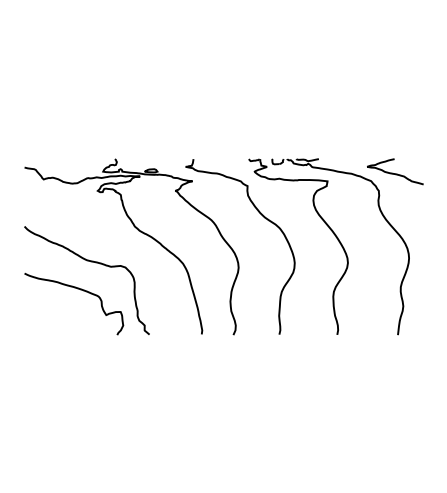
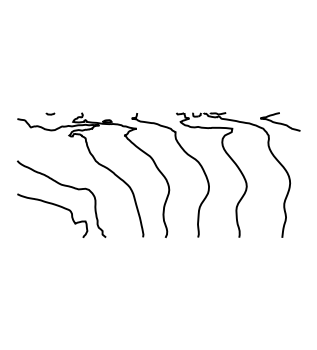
curve: (71, 159) -> (50, 113), added

